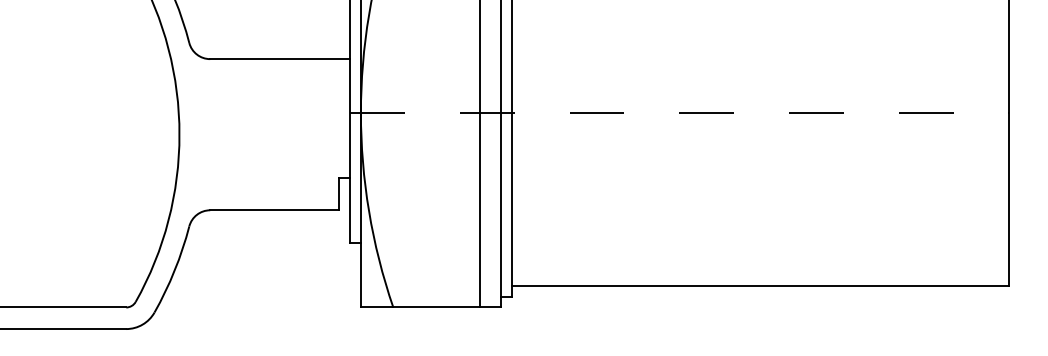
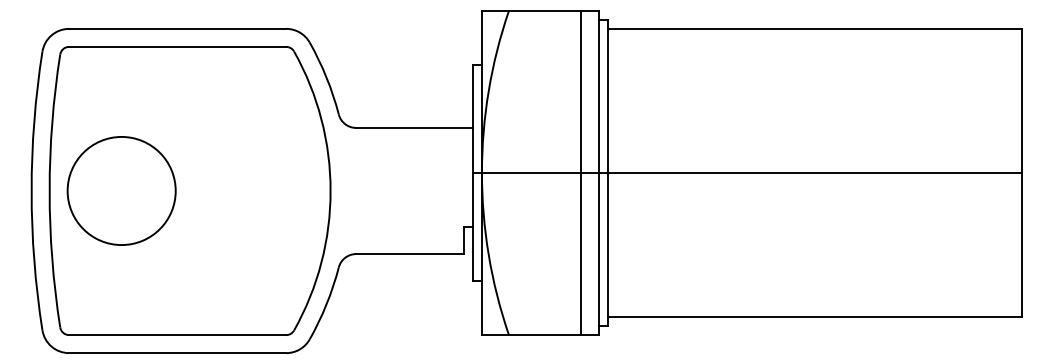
line: (679, 112) -> (747, 172), dashed -> solid

